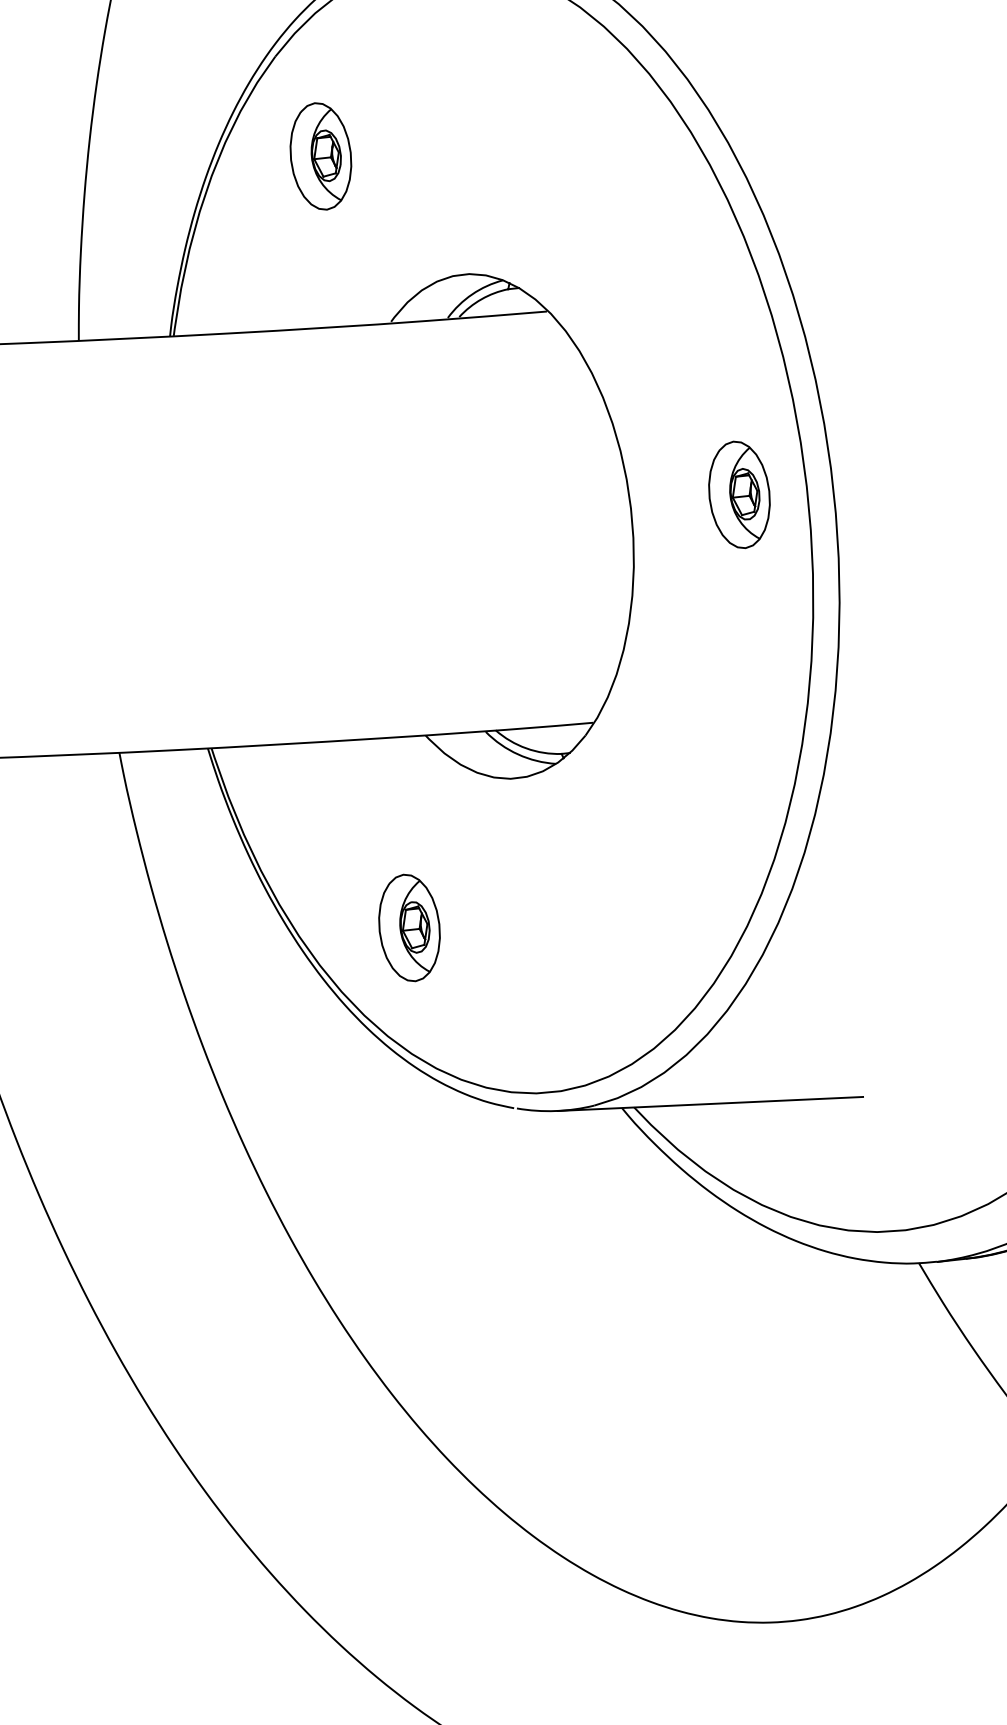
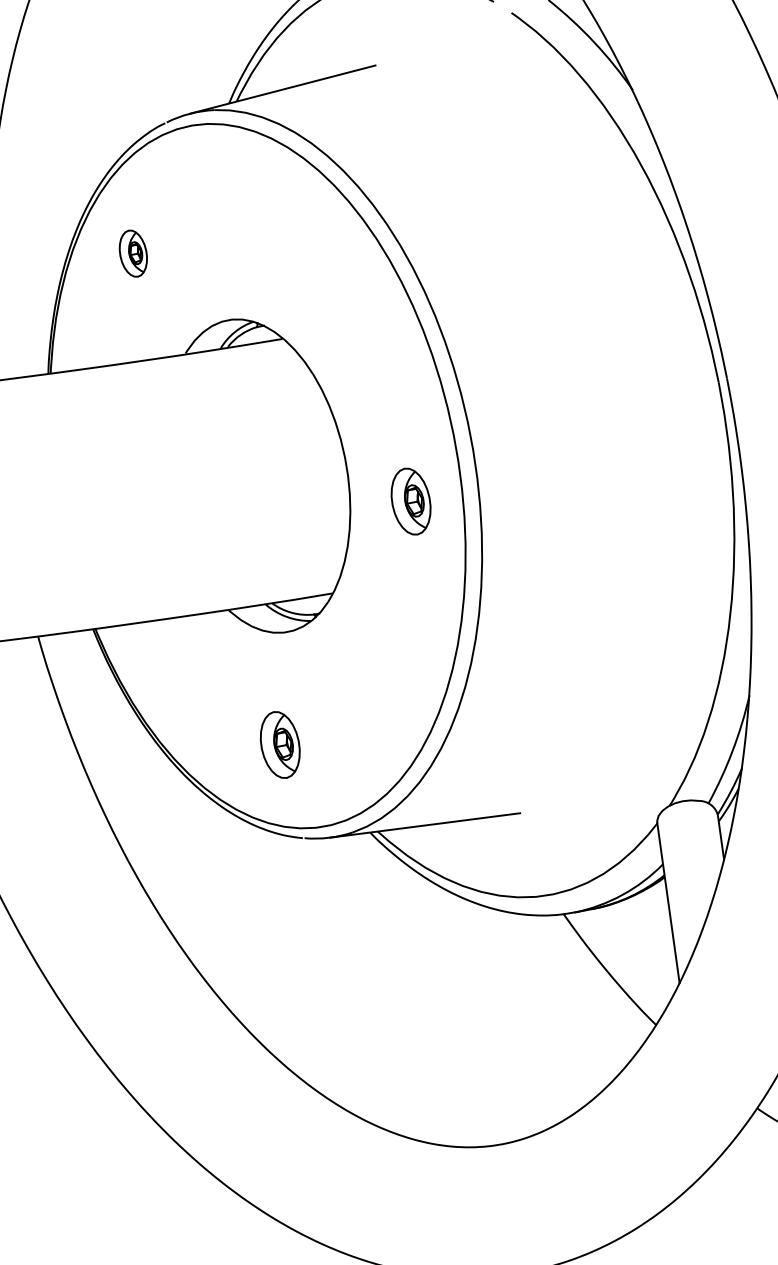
part: (321, 156) -> (133, 253), size x0.7
part: (738, 494) -> (410, 501), moved
part: (408, 927) -> (279, 744), moved

